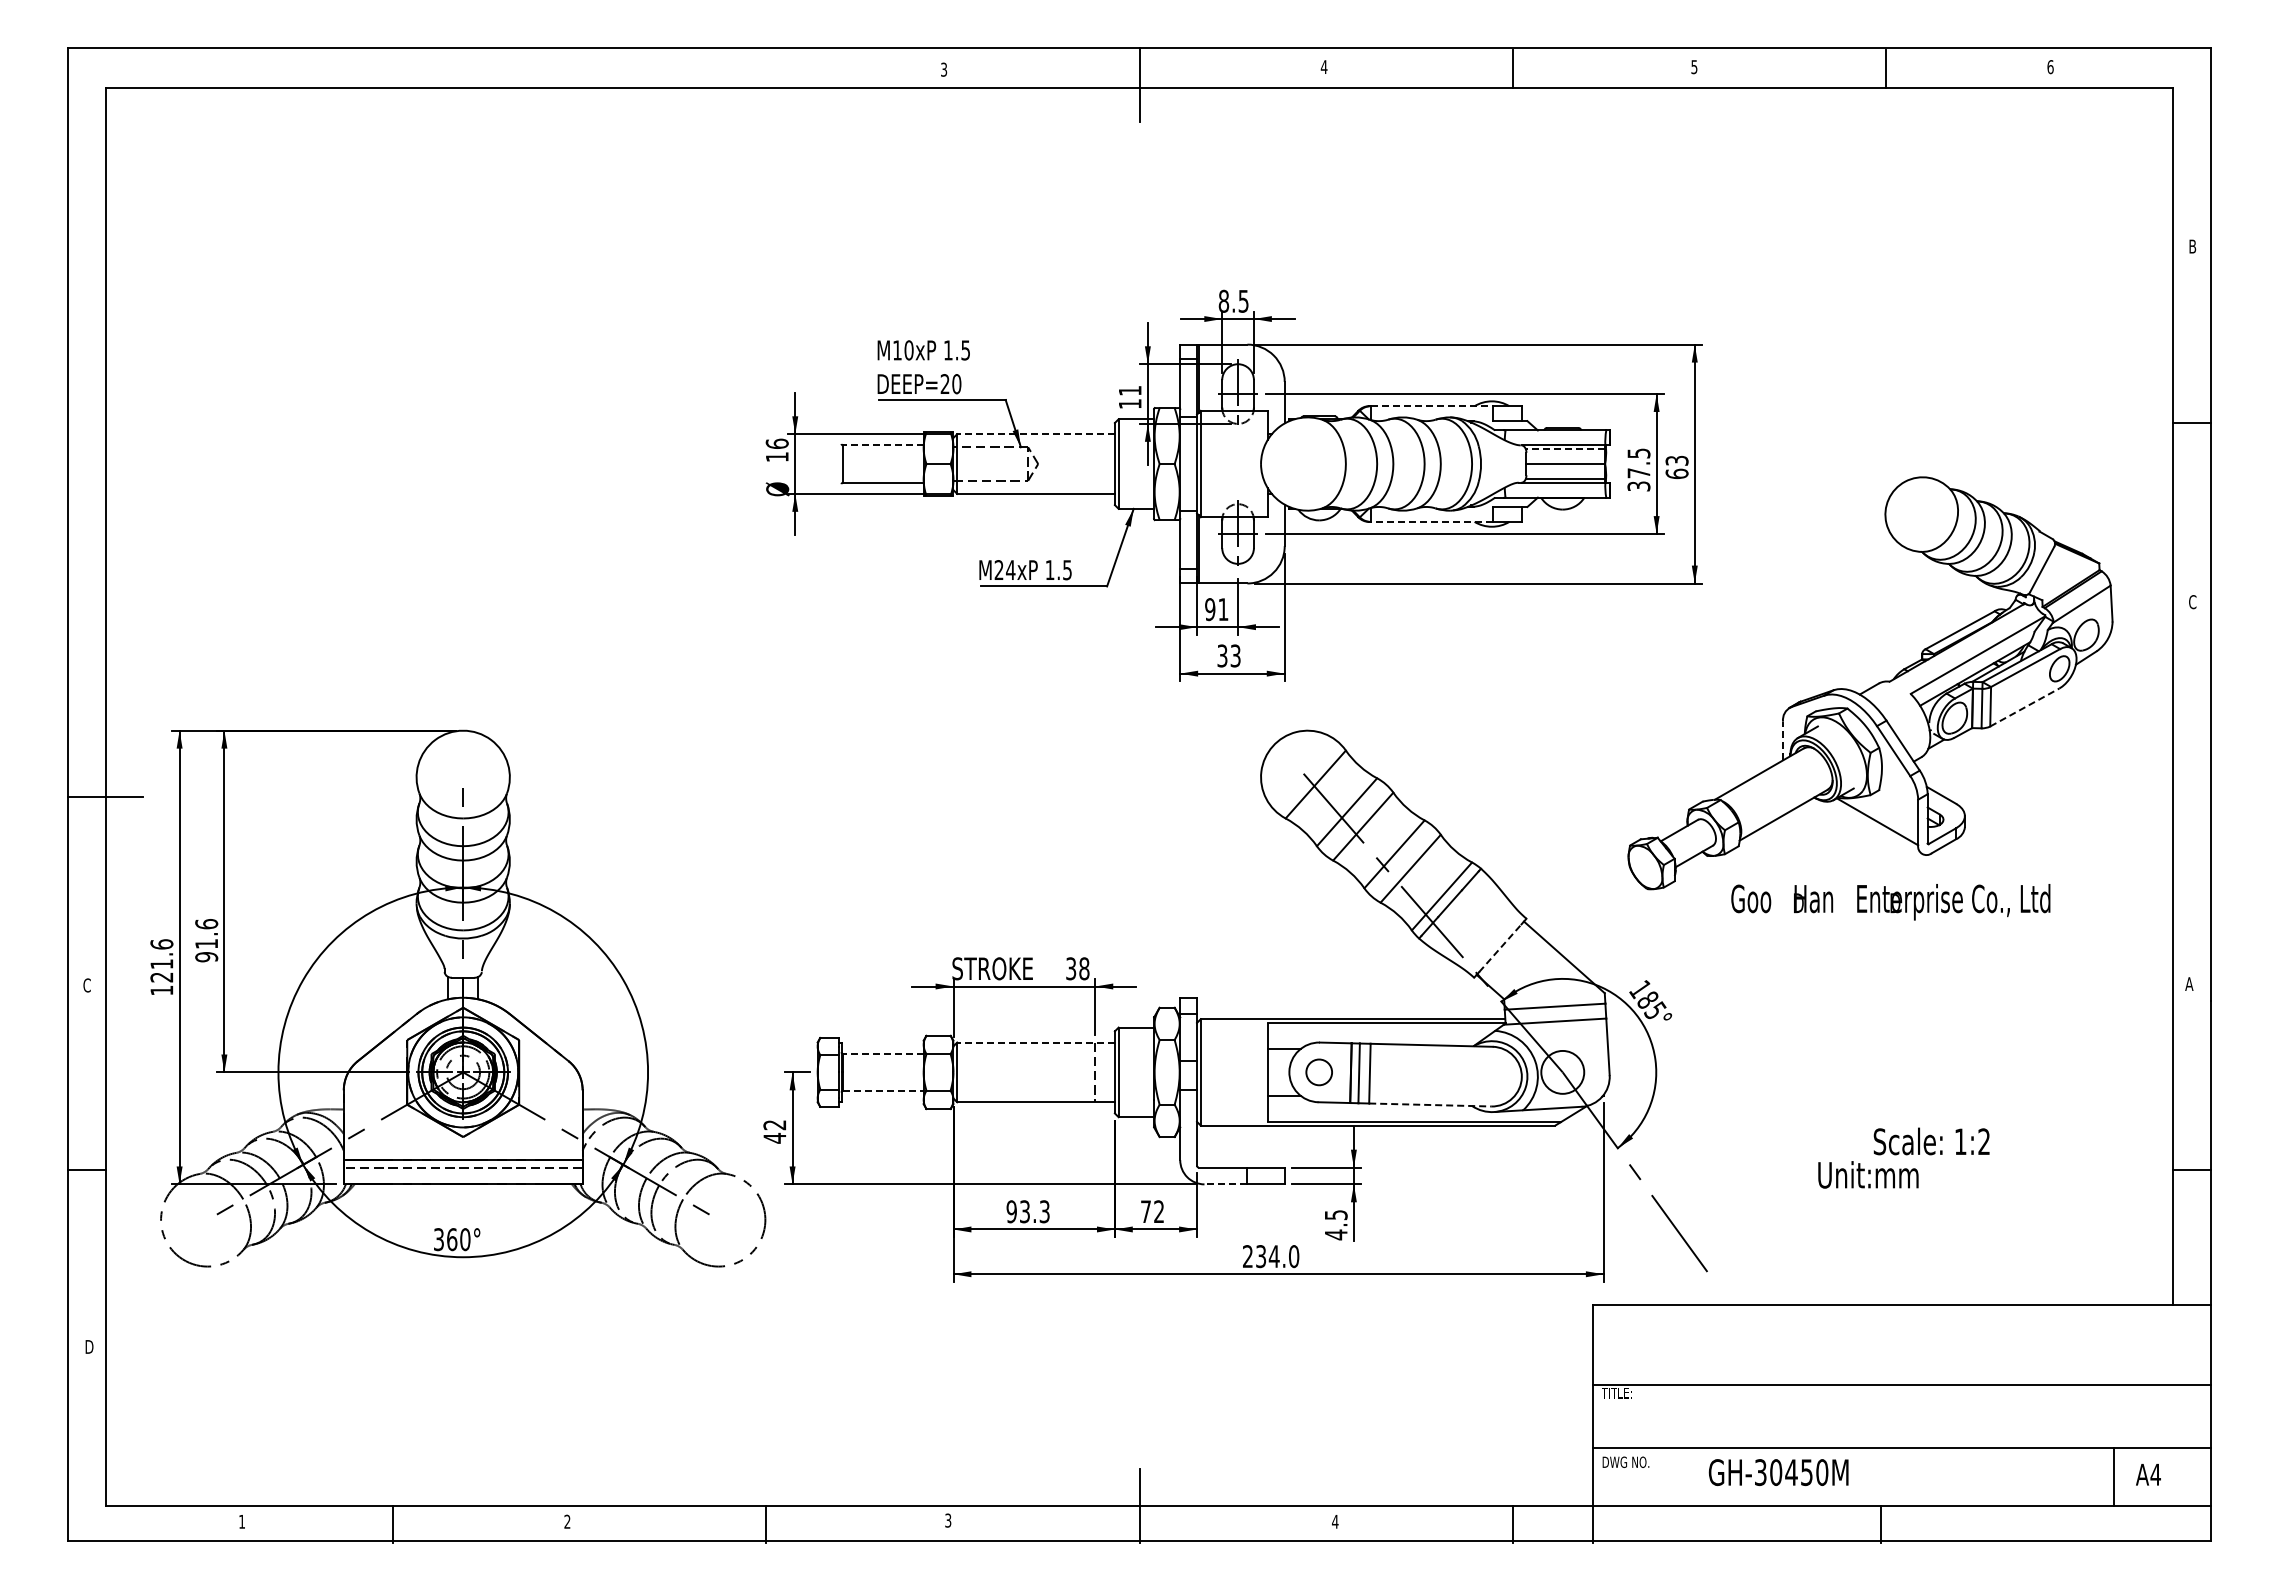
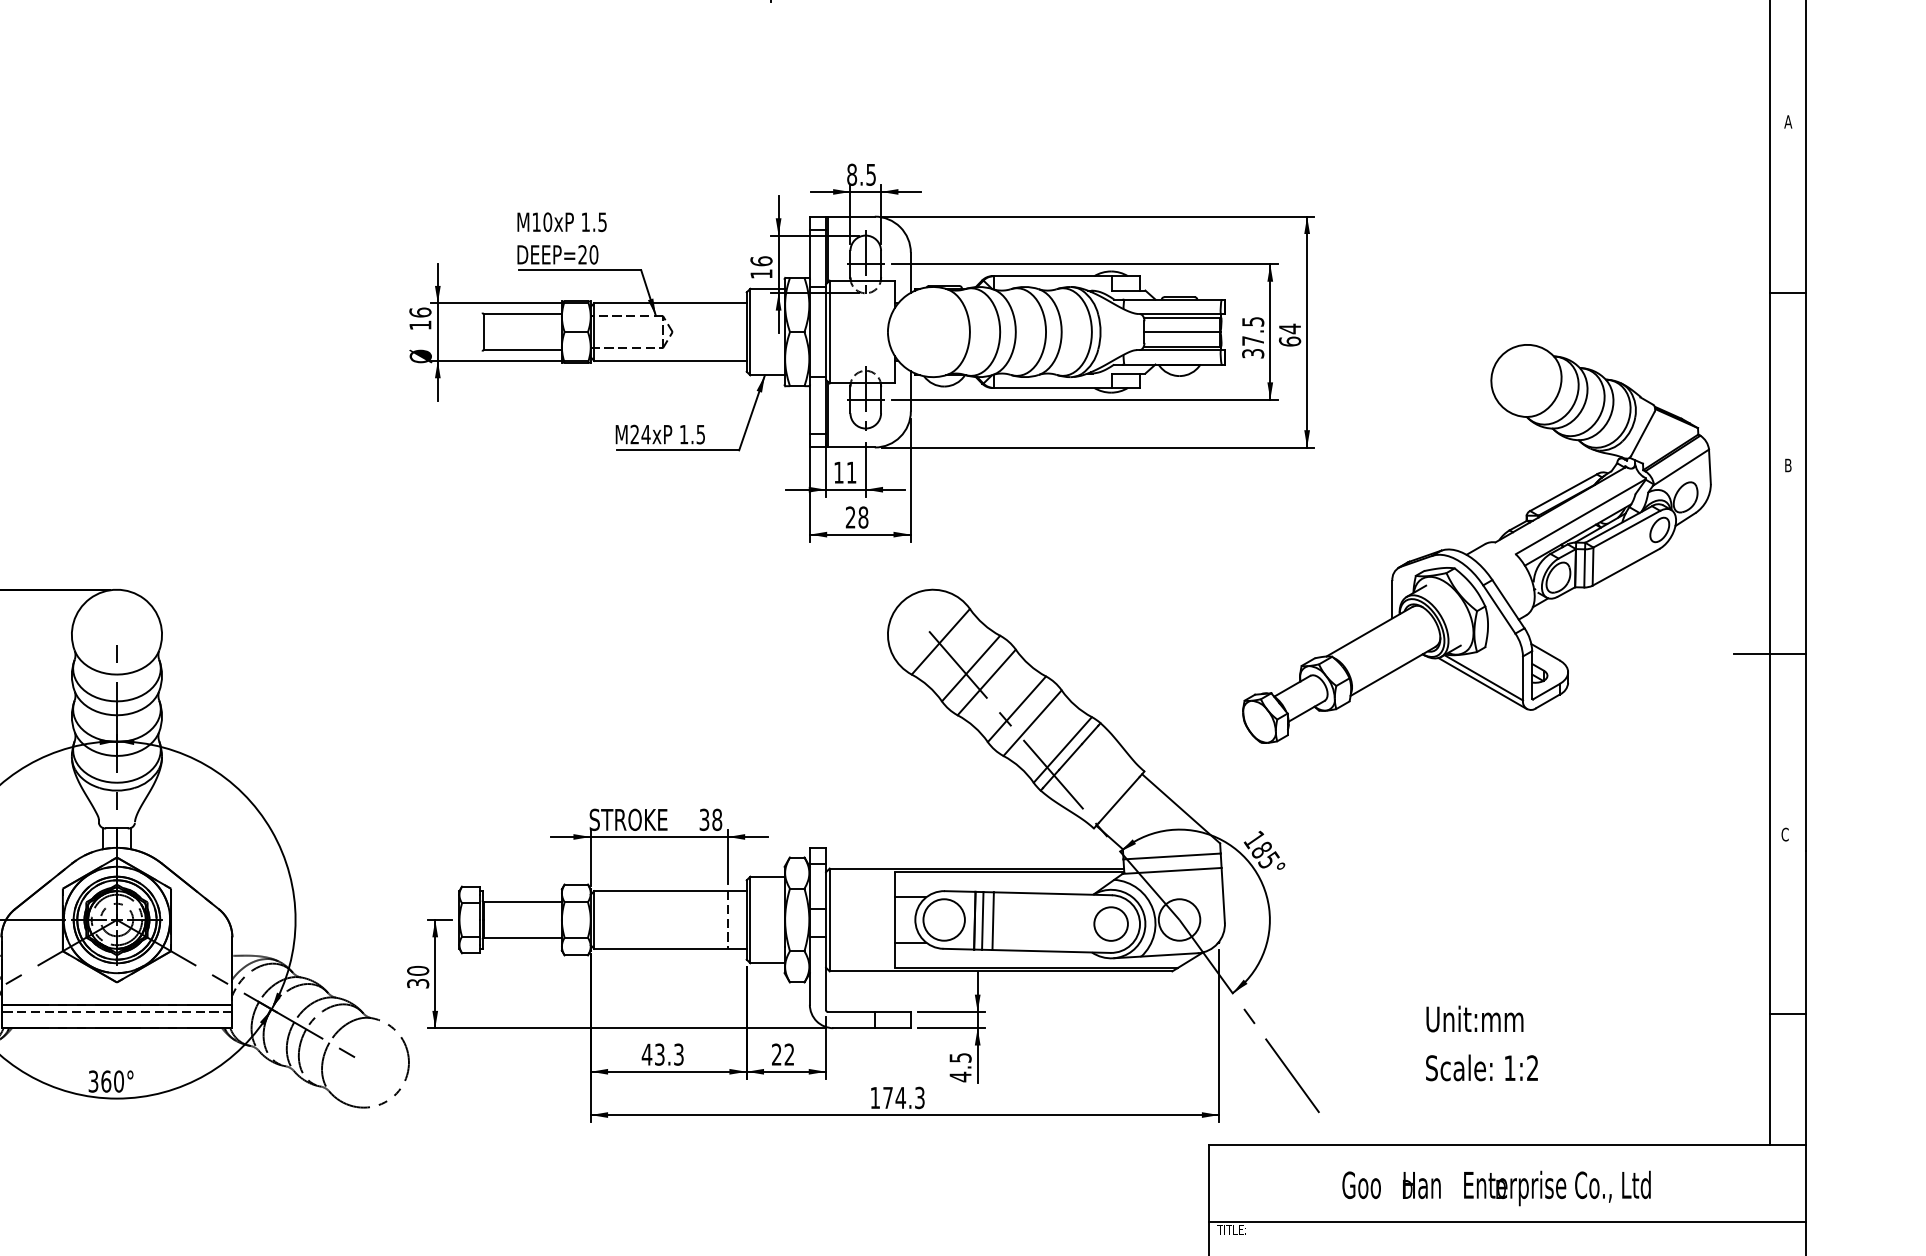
text: (2192, 246) -> (1788, 121), B -> A
text: (1129, 390) -> (760, 260), 11 -> 16
line: (1432, 406) -> (1053, 276), dashed -> solid
line: (1036, 434) -> (670, 303), dashed -> solid
line: (882, 445) -> (522, 314), dashed -> solid
line: (1564, 449) -> (1181, 318), dashed -> solid
text: (1676, 460) -> (1289, 328), 63 -> 64
line: (1431, 521) -> (1052, 387), dashed -> solid
text: (2192, 602) -> (1788, 465), C -> B
text: (1210, 609) -> (839, 472), 91 -> 11
text: (1228, 655) -> (856, 517), 33 -> 28
line: (2025, 707) -> (1626, 567), dashed -> solid
line: (1783, 740) -> (1392, 599), dashed -> solid
line: (2172, 796) -> (1768, 653), added
line: (1876, 827) -> (1482, 683), added
text: (1890, 902) -> (1496, 1188), moved
line: (1500, 948) -> (1119, 800), dashed -> solid
text: (2189, 984) -> (1785, 835), A -> C
line: (1036, 1042) -> (670, 891), dashed -> solid
line: (882, 1053) -> (522, 901), dashed -> solid
circle: (1318, 1071) -> (943, 919), size x1.67
circle: (1491, 1076) -> (1110, 923), added
line: (883, 1091) -> (523, 938), dashed -> solid
line: (1430, 1105) -> (1051, 951), dashed -> solid
text: (774, 1131) -> (417, 977), 42 -> 30
text: (1931, 1141) -> (1481, 1067), moved
line: (1225, 1184) -> (853, 1028), dashed -> solid
text: (1011, 1211) -> (646, 1054), 93.3 -> 43.3
text: (1145, 1211) -> (776, 1054), 72 -> 22
text: (1271, 1256) -> (898, 1097), 234.0 -> 174.3

